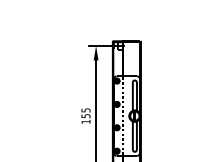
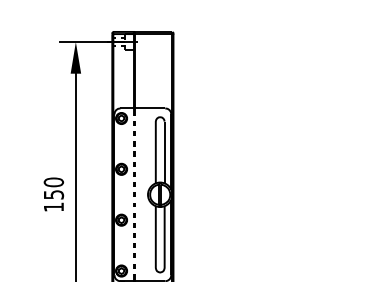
text: (85, 110) -> (52, 182), 155 -> 150

